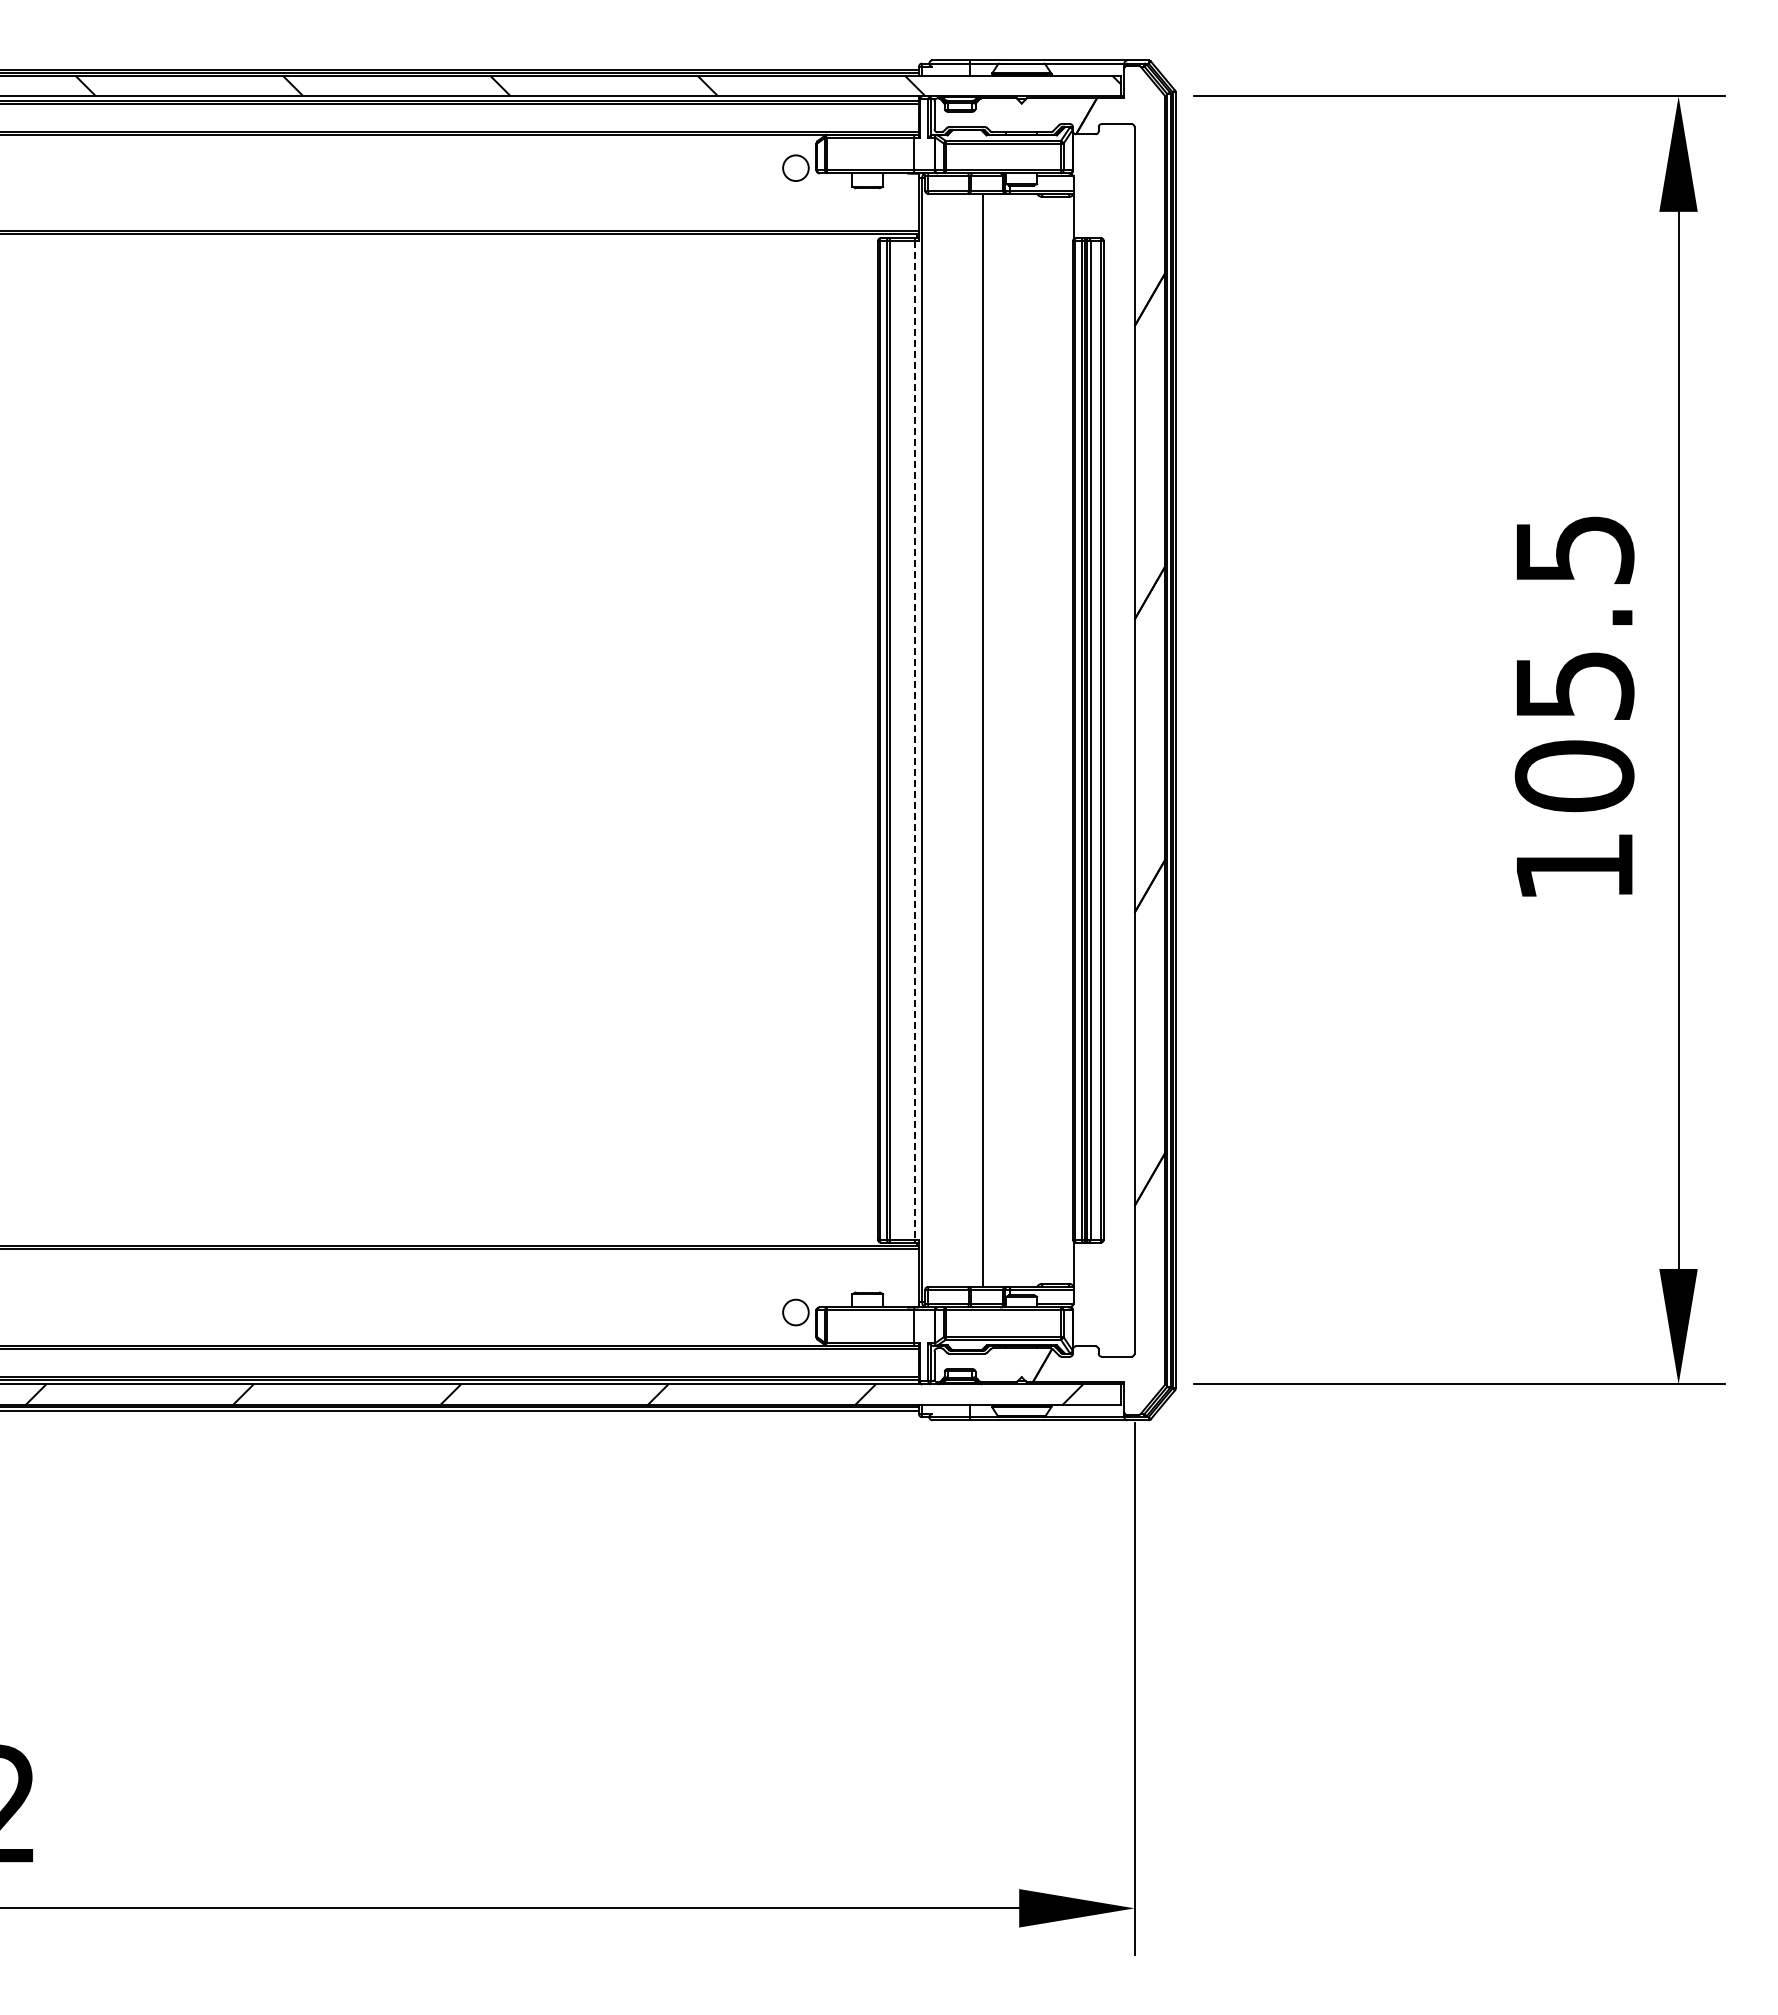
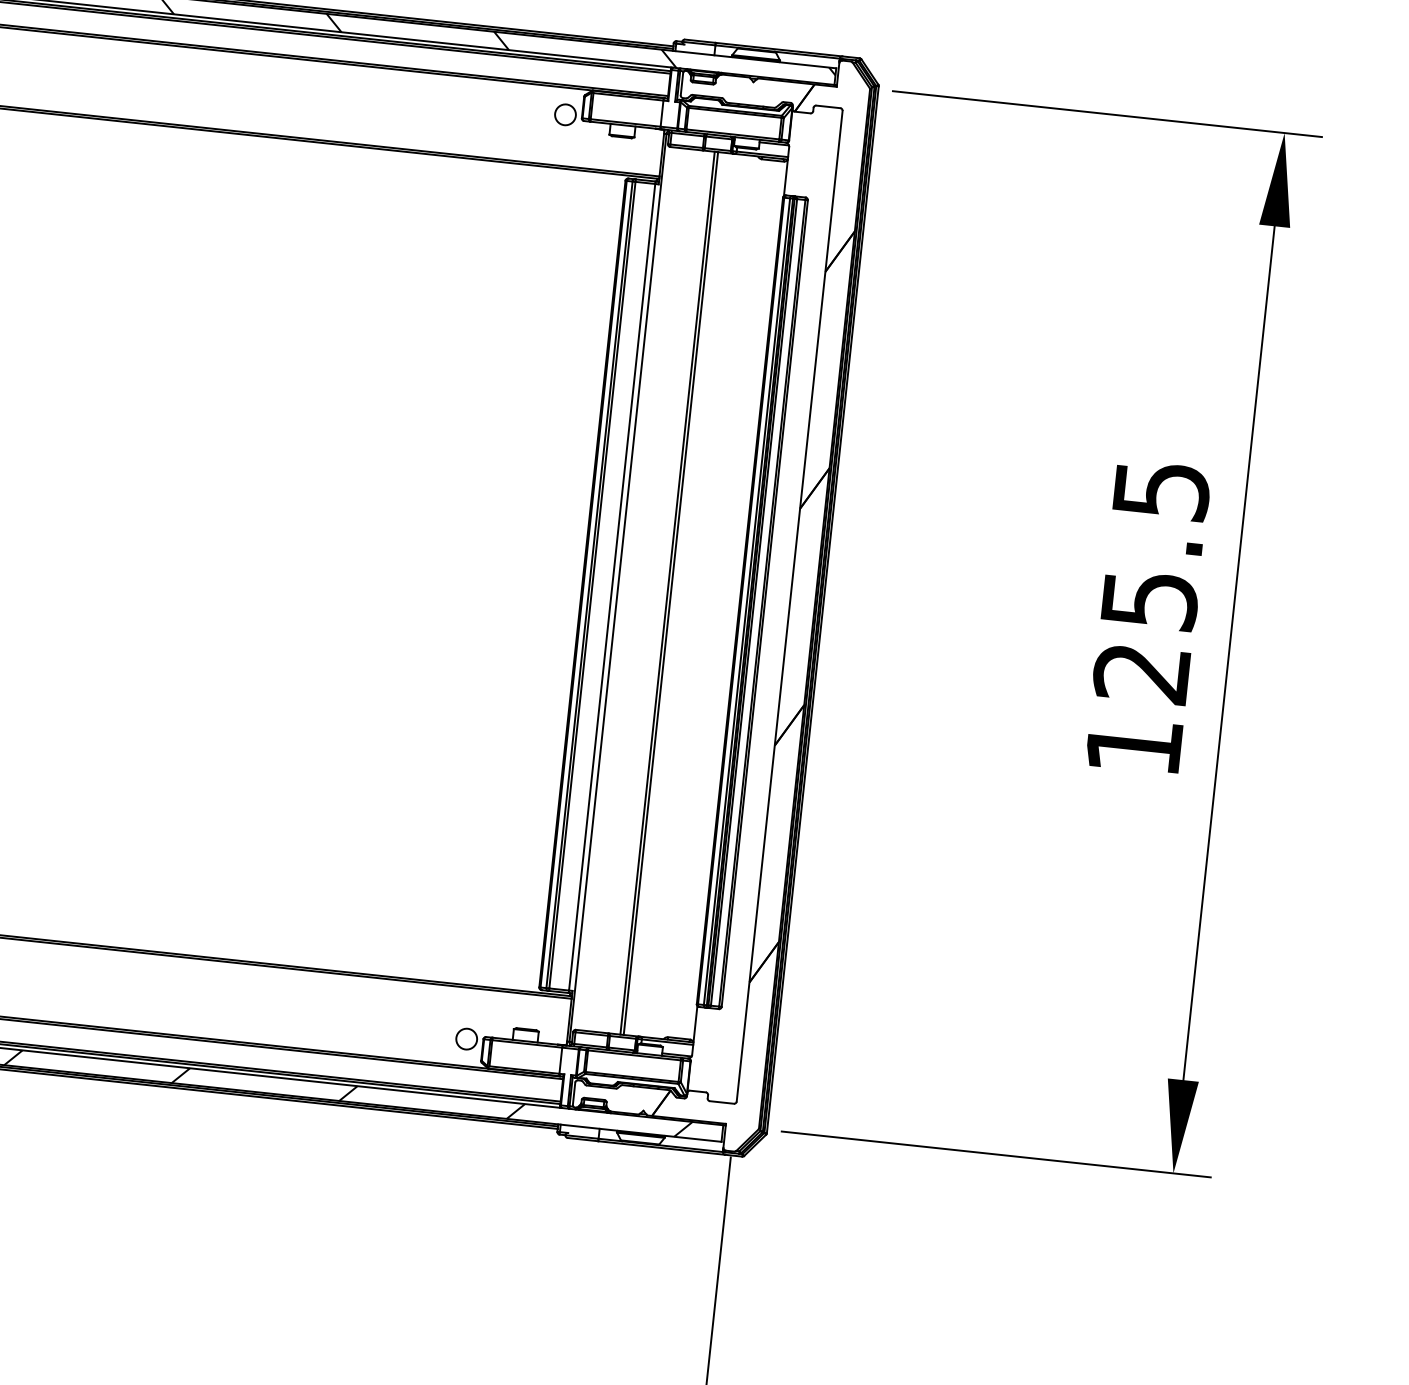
line: (987, 739) -> (670, 592), added
line: (914, 740) -> (611, 587), dashed -> solid
text: (1574, 776) -> (1141, 673), 105.5 -> 125.5

